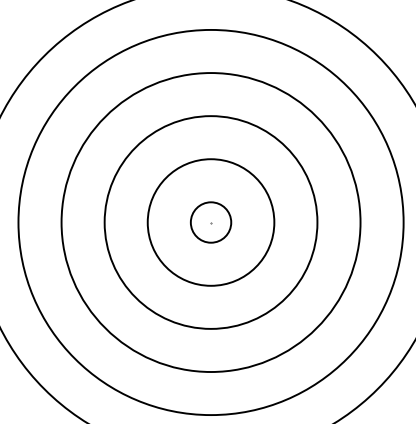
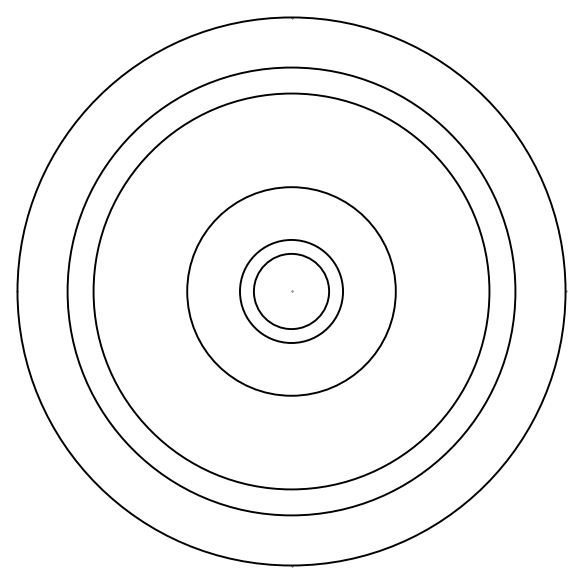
circle: (211, 221) -> (291, 290), size x1.6
circle: (211, 222) -> (291, 291), size x0.6
circle: (211, 222) -> (291, 291), size x0.7
circle: (211, 222) -> (291, 291), size x1.6

